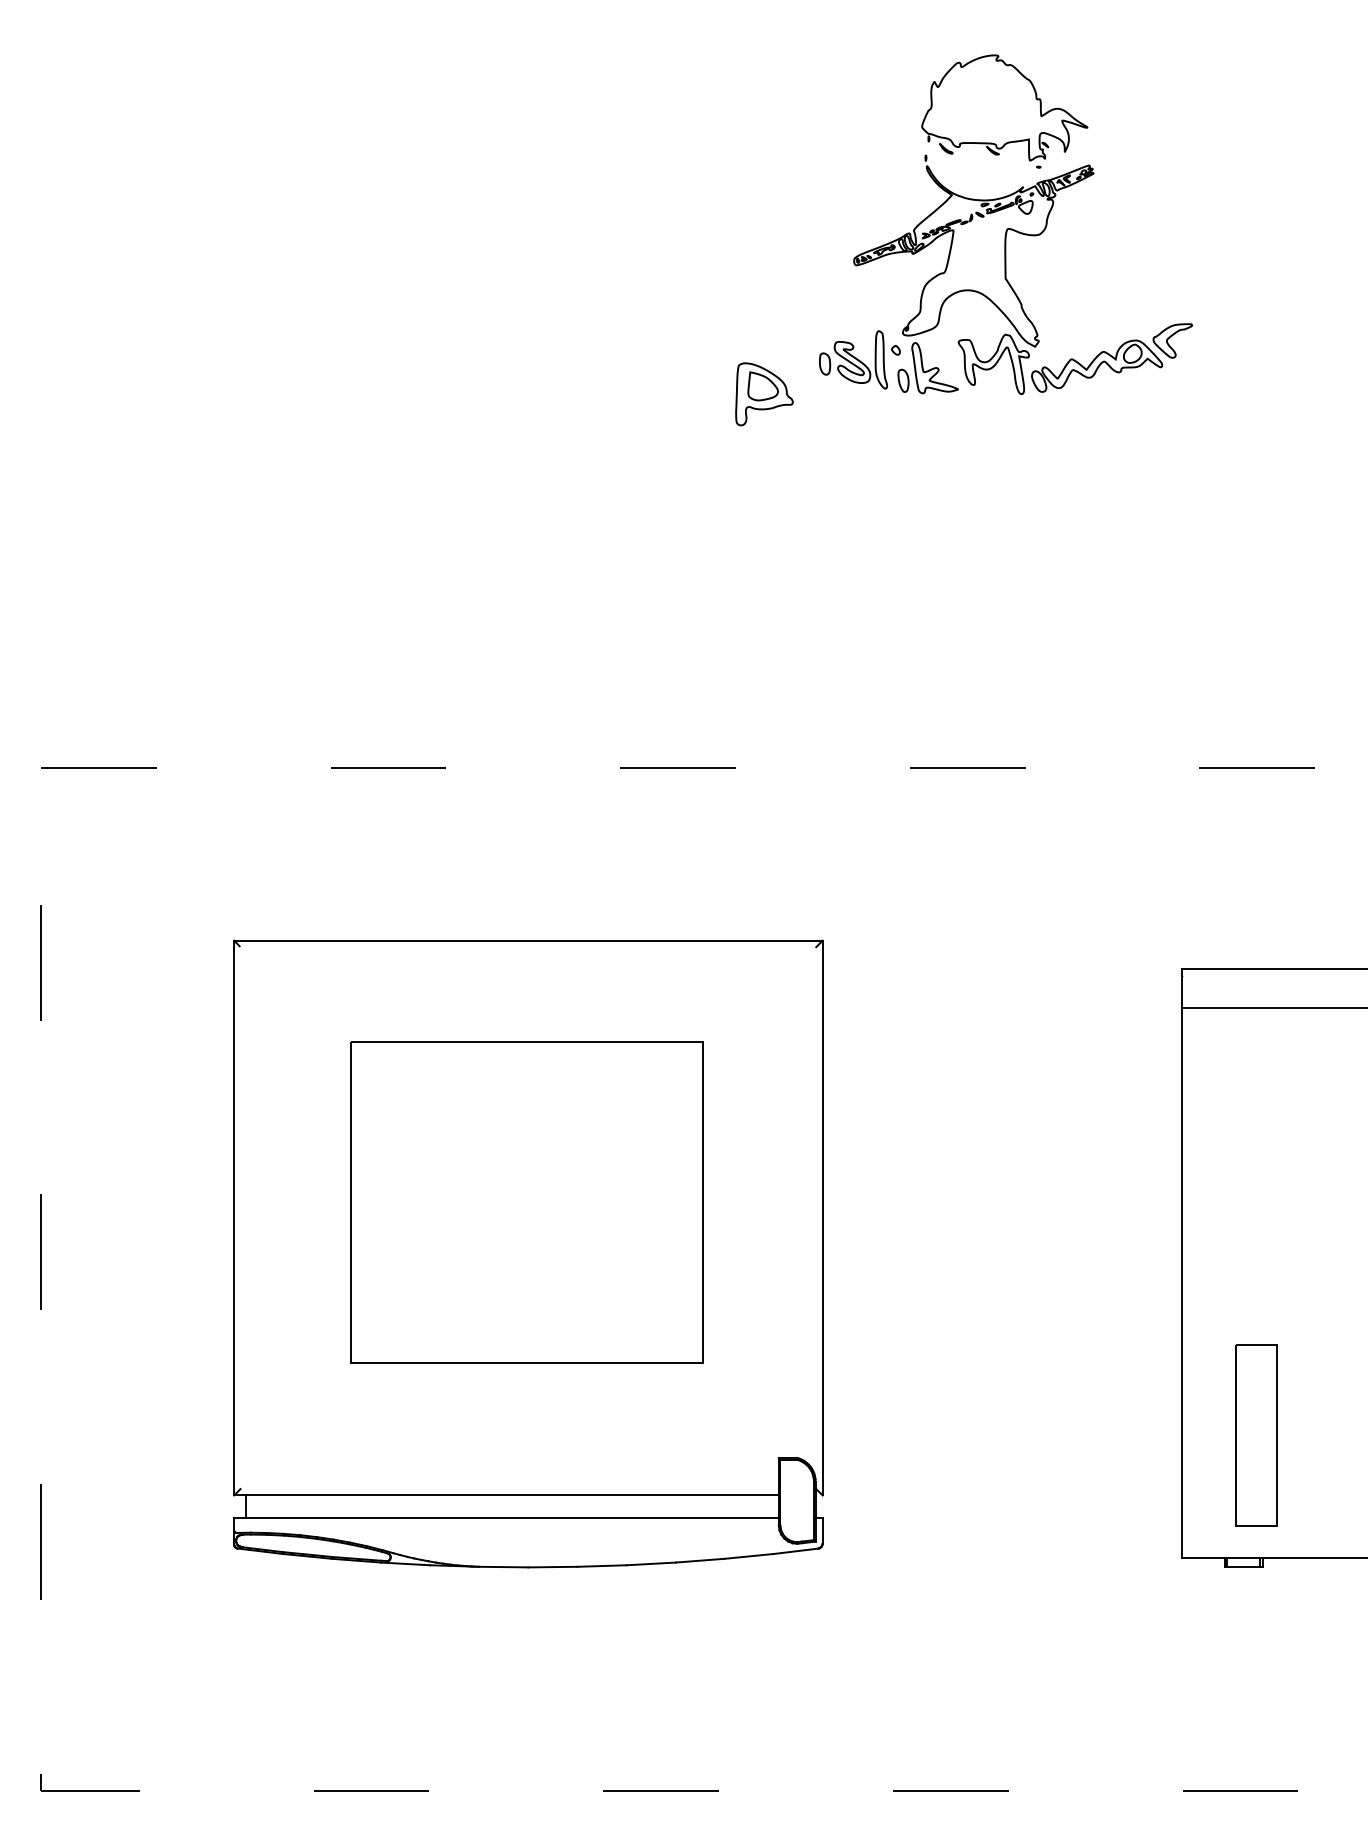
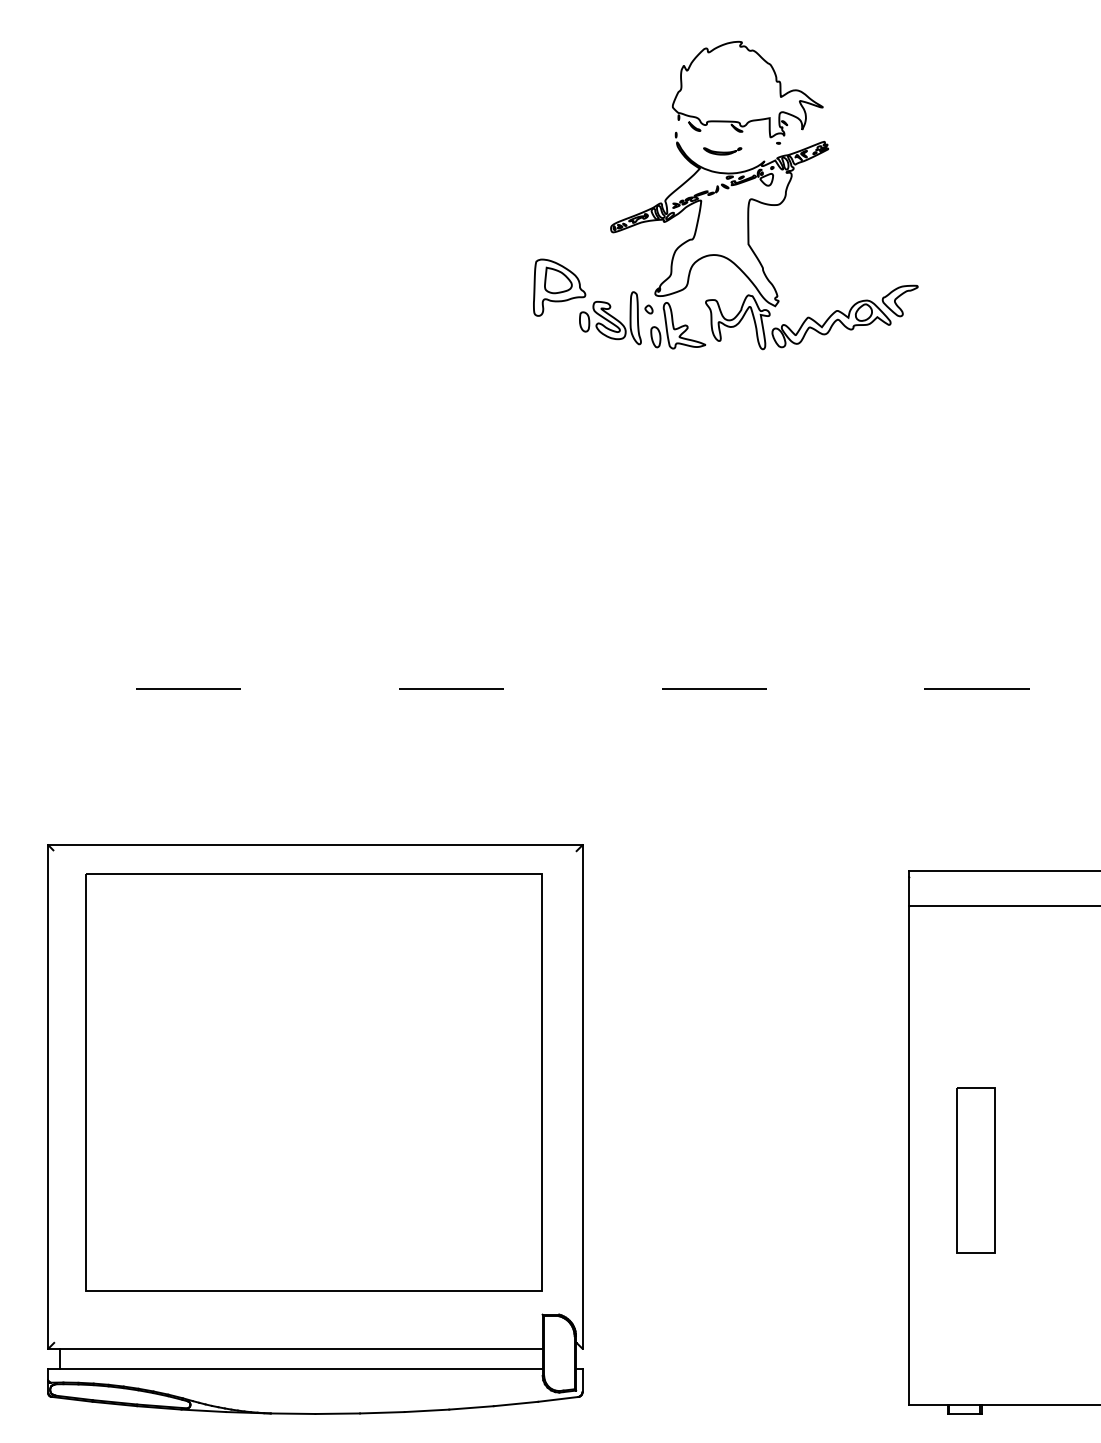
part: (976, 175) -> (722, 150), added
part: (764, 394) -> (559, 287), moved
part: (526, 1202) -> (313, 1082), size x1.43
part: (1256, 1435) -> (976, 1170), moved

